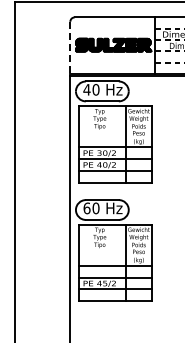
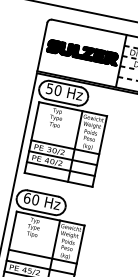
line: (70, 48) -> (42, 47), dashed -> solid
text: (86, 89) -> (49, 88), 40 -> 50

